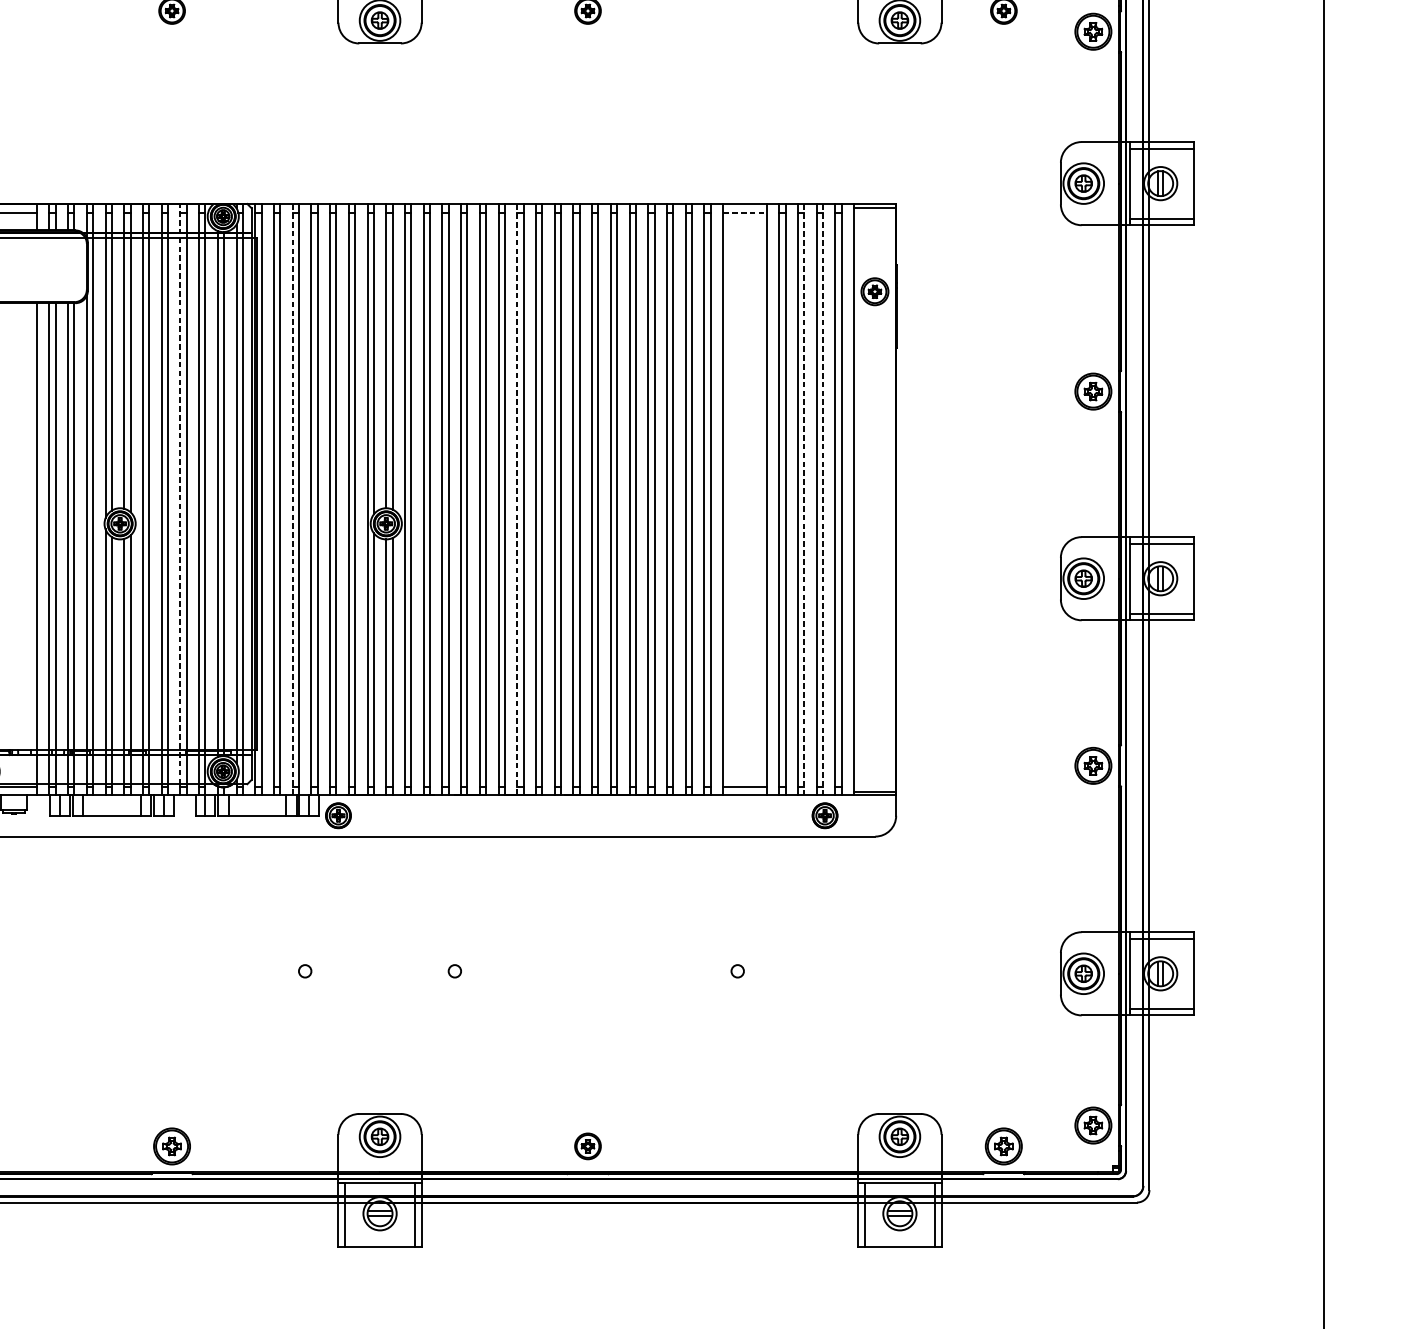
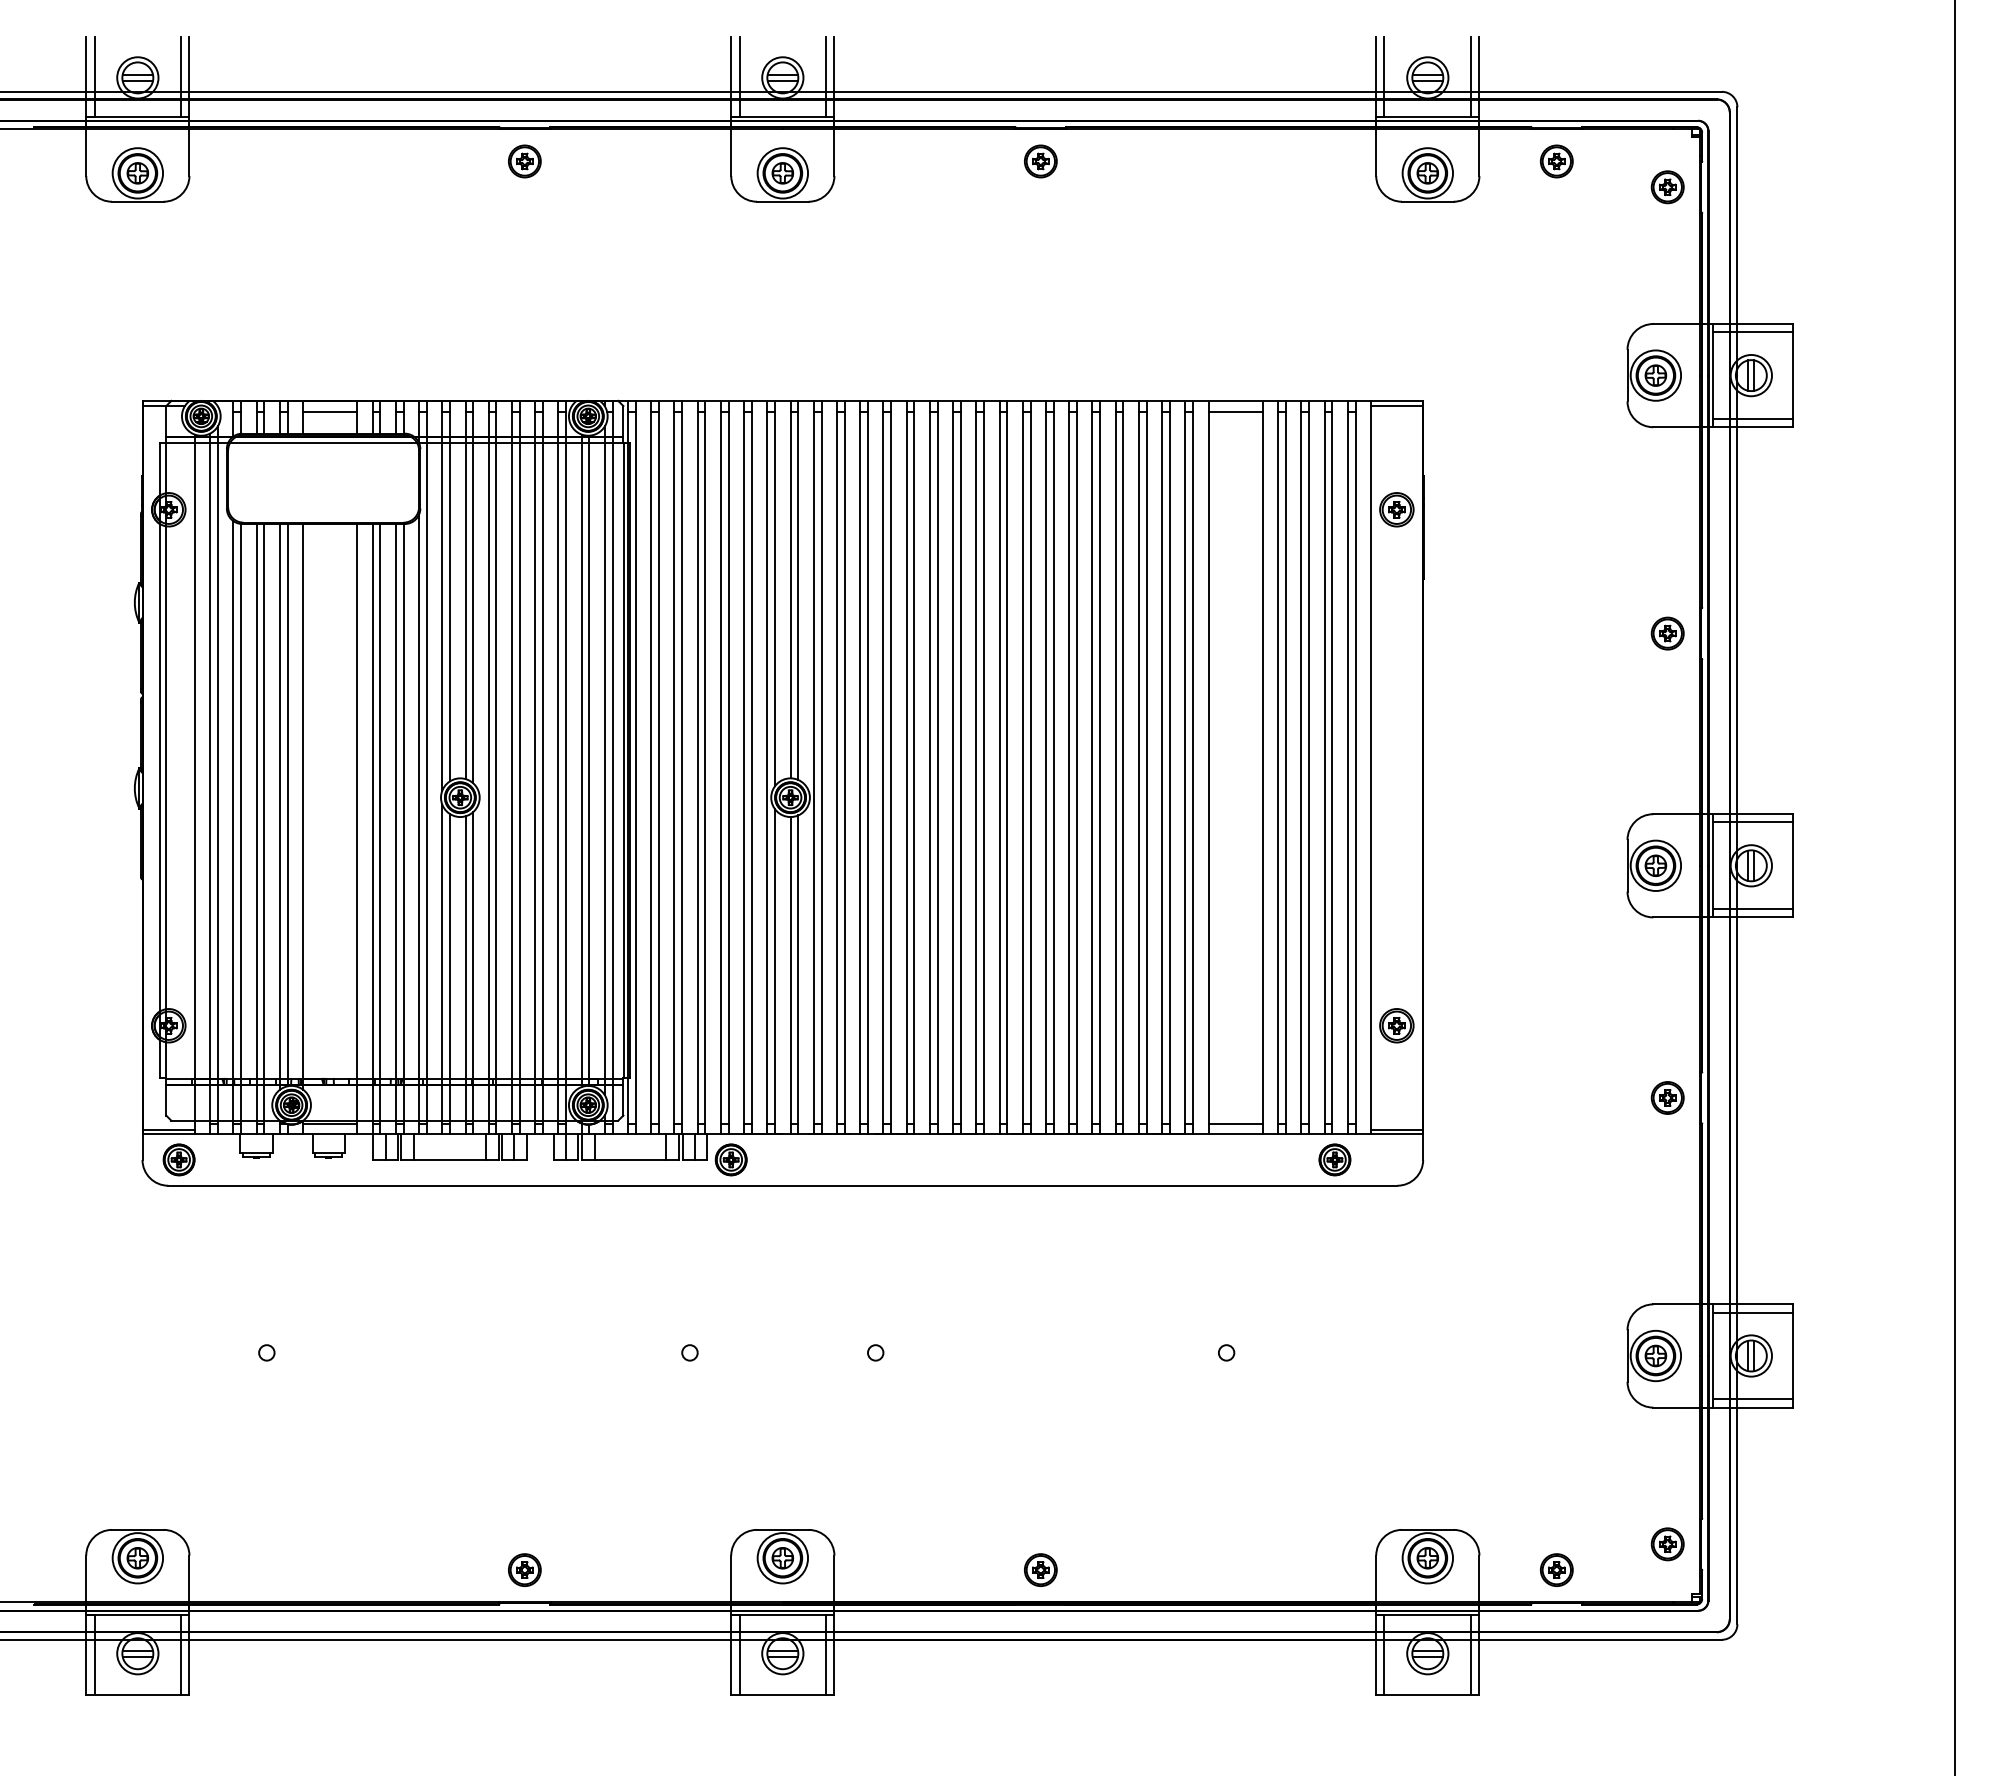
part: (1093, 32) -> (1667, 187), size x0.71
line: (745, 212) -> (1236, 411), dashed -> solid
part: (1093, 391) -> (1667, 633), size x0.71
line: (180, 494) -> (535, 761), dashed -> solid
line: (292, 499) -> (674, 767), dashed -> solid
line: (517, 499) -> (953, 767), dashed -> solid
line: (804, 500) -> (1309, 768), dashed -> solid
line: (823, 500) -> (1332, 768), dashed -> solid
part: (874, 707) -> (1396, 1025), added
part: (1093, 765) -> (1667, 1097), size x0.71
part: (1093, 1125) -> (1667, 1544), size x0.71
part: (171, 1145) -> (524, 1569), size x0.71
part: (1003, 1145) -> (1556, 1569), size x0.71

